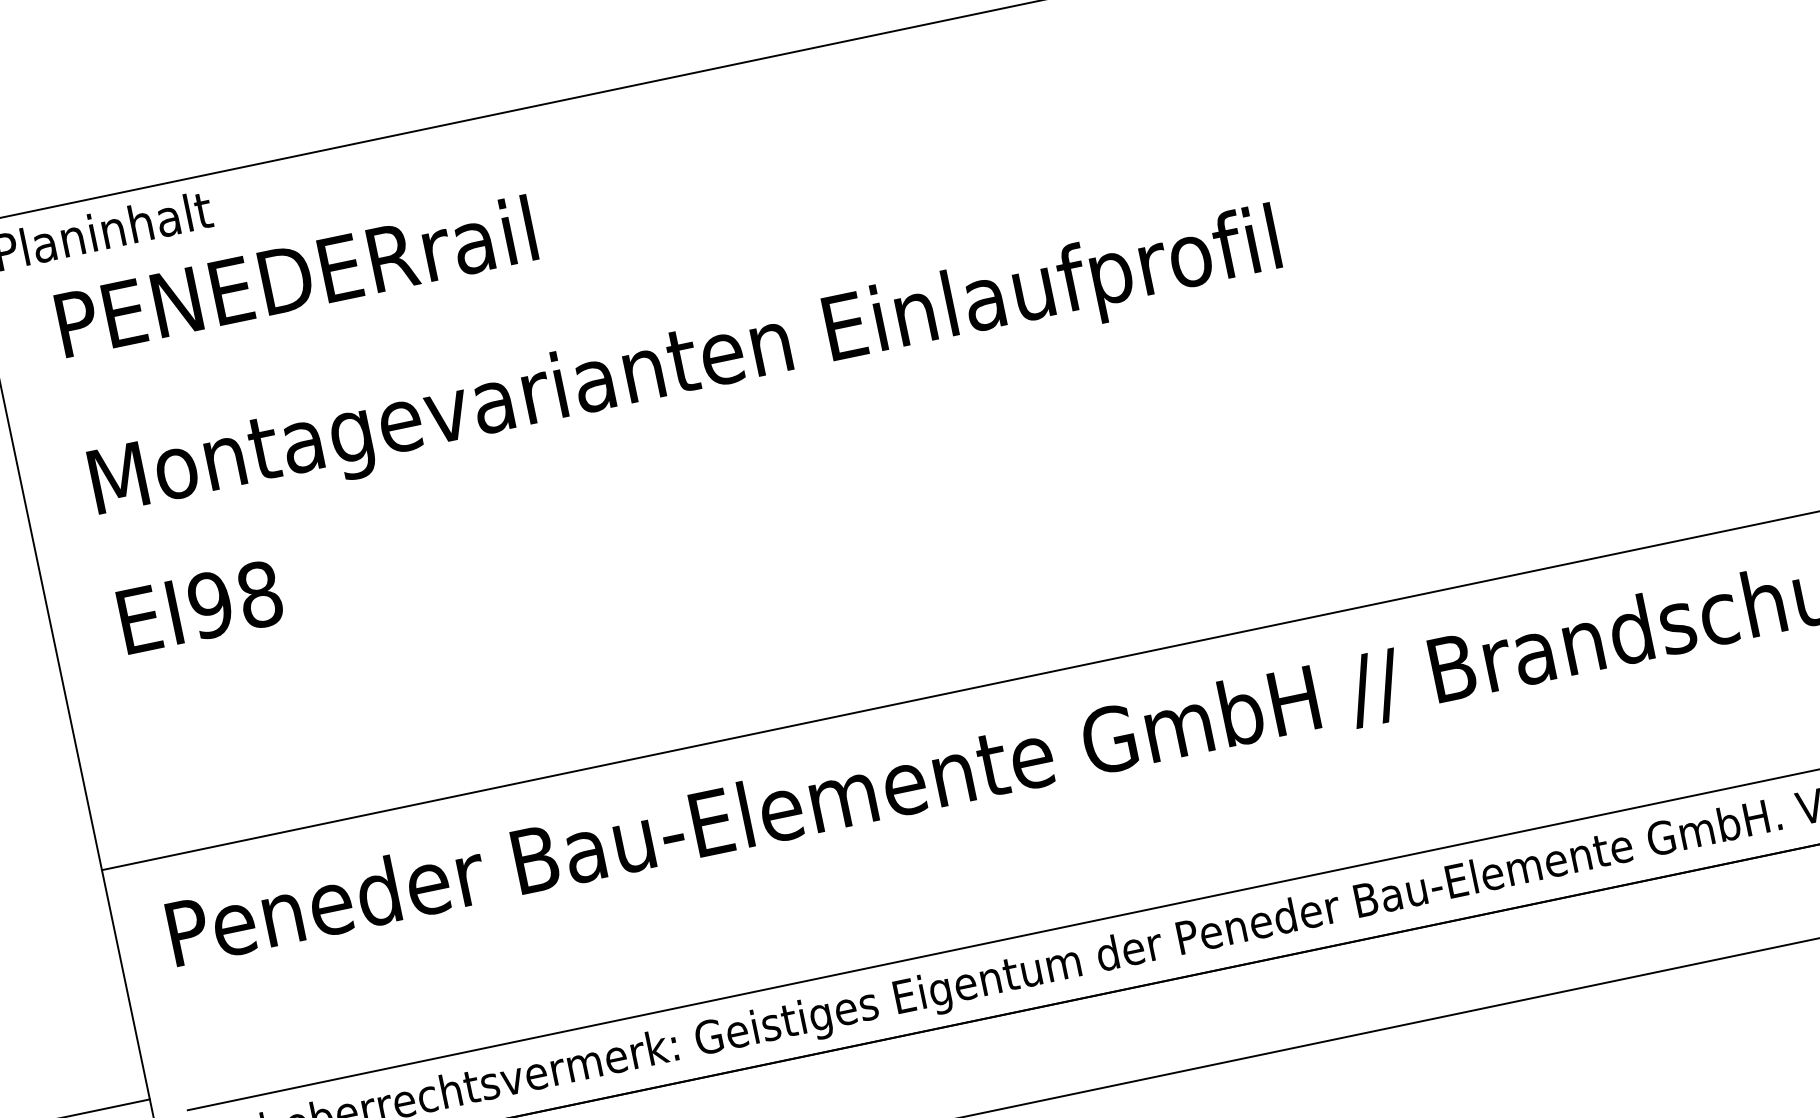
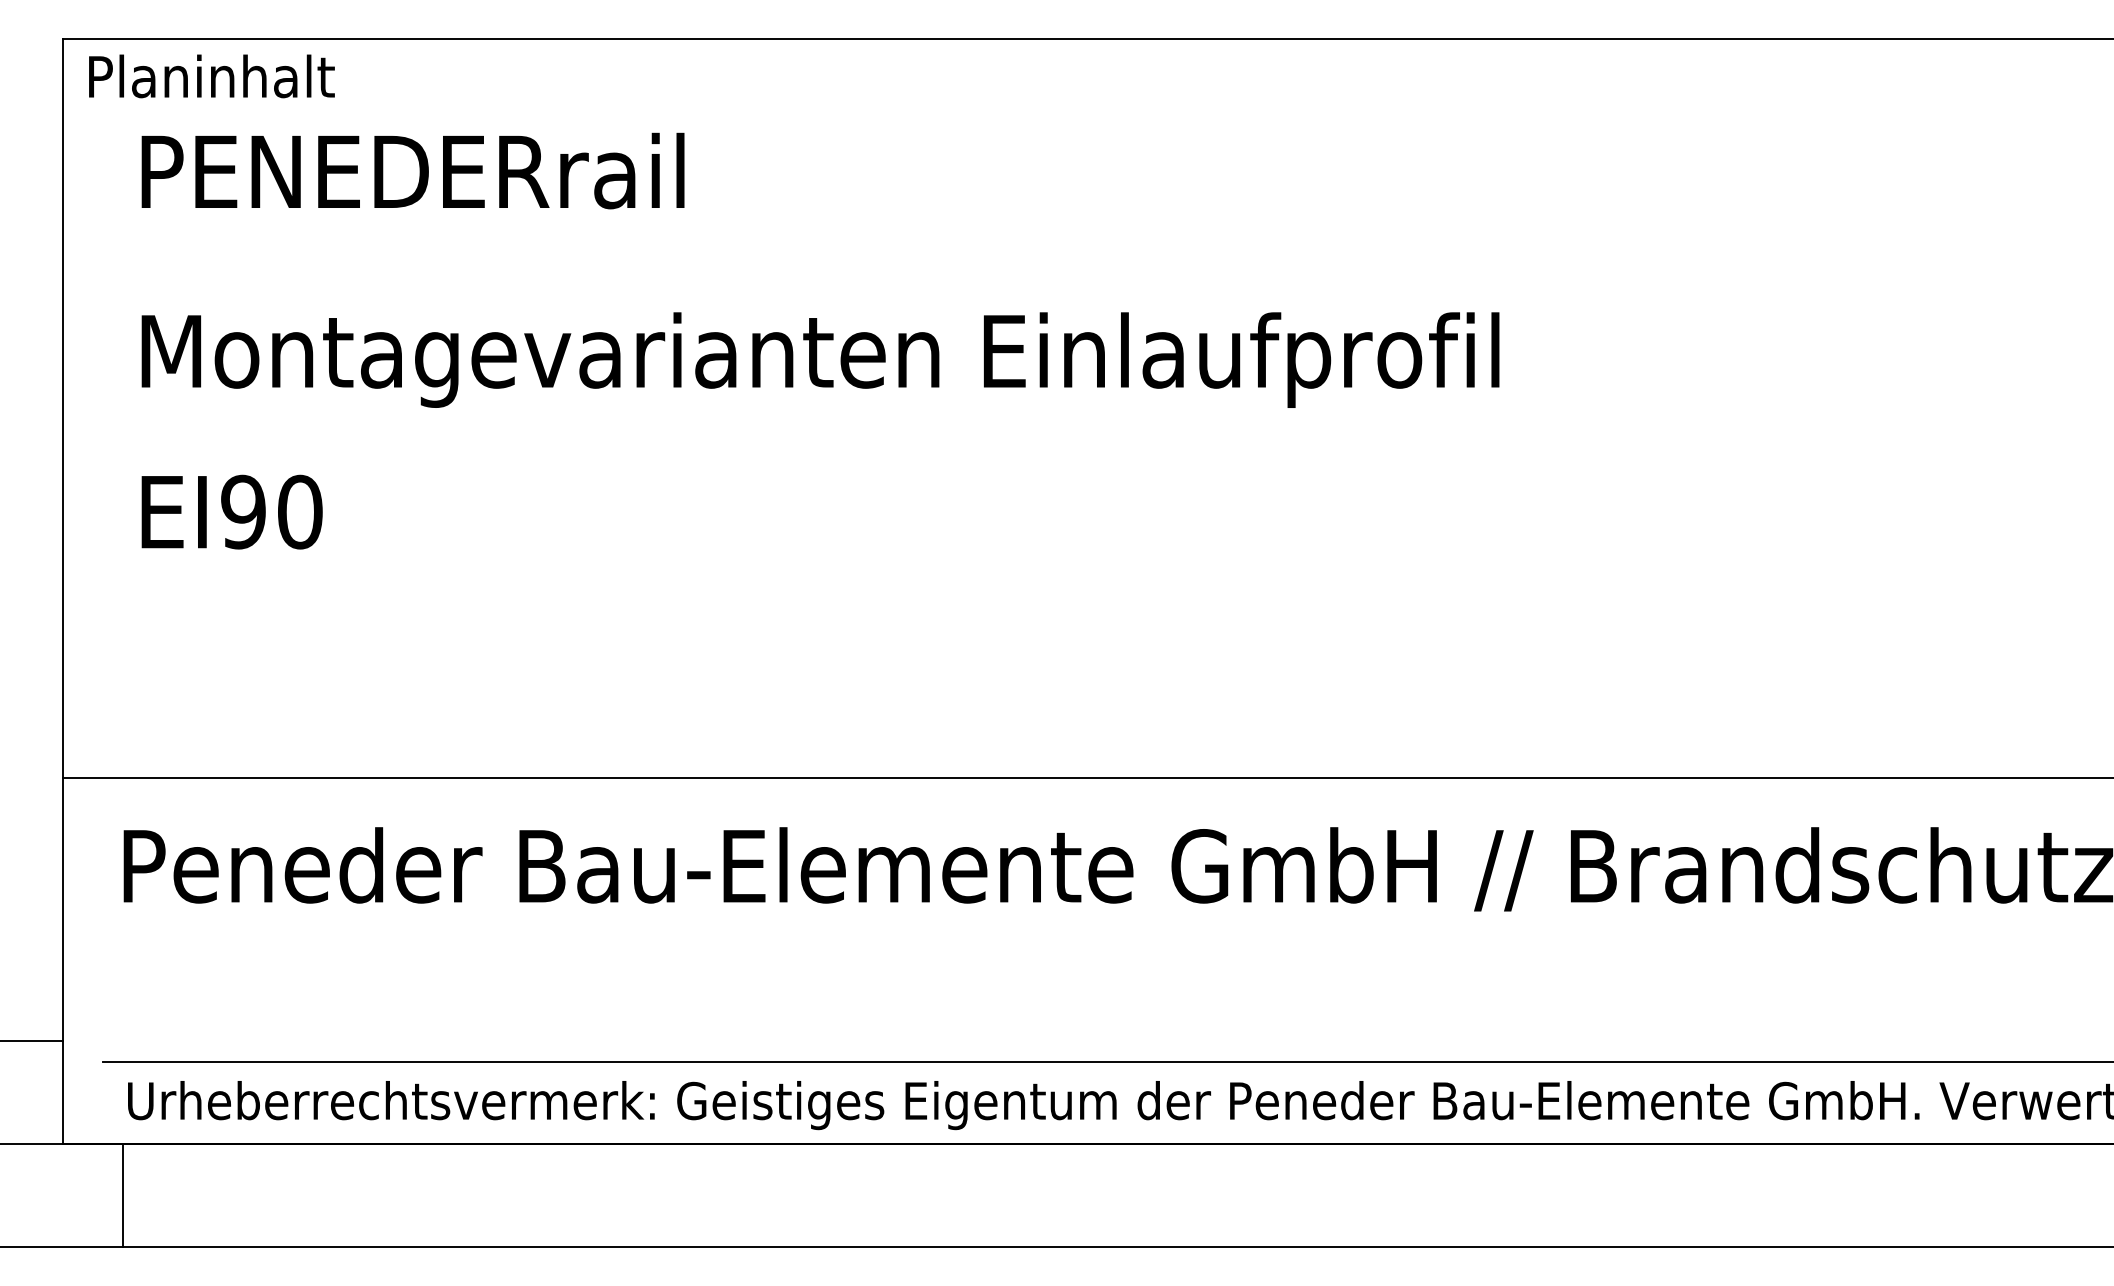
text: (260, 594) -> (300, 512), EI98 -> EI90

